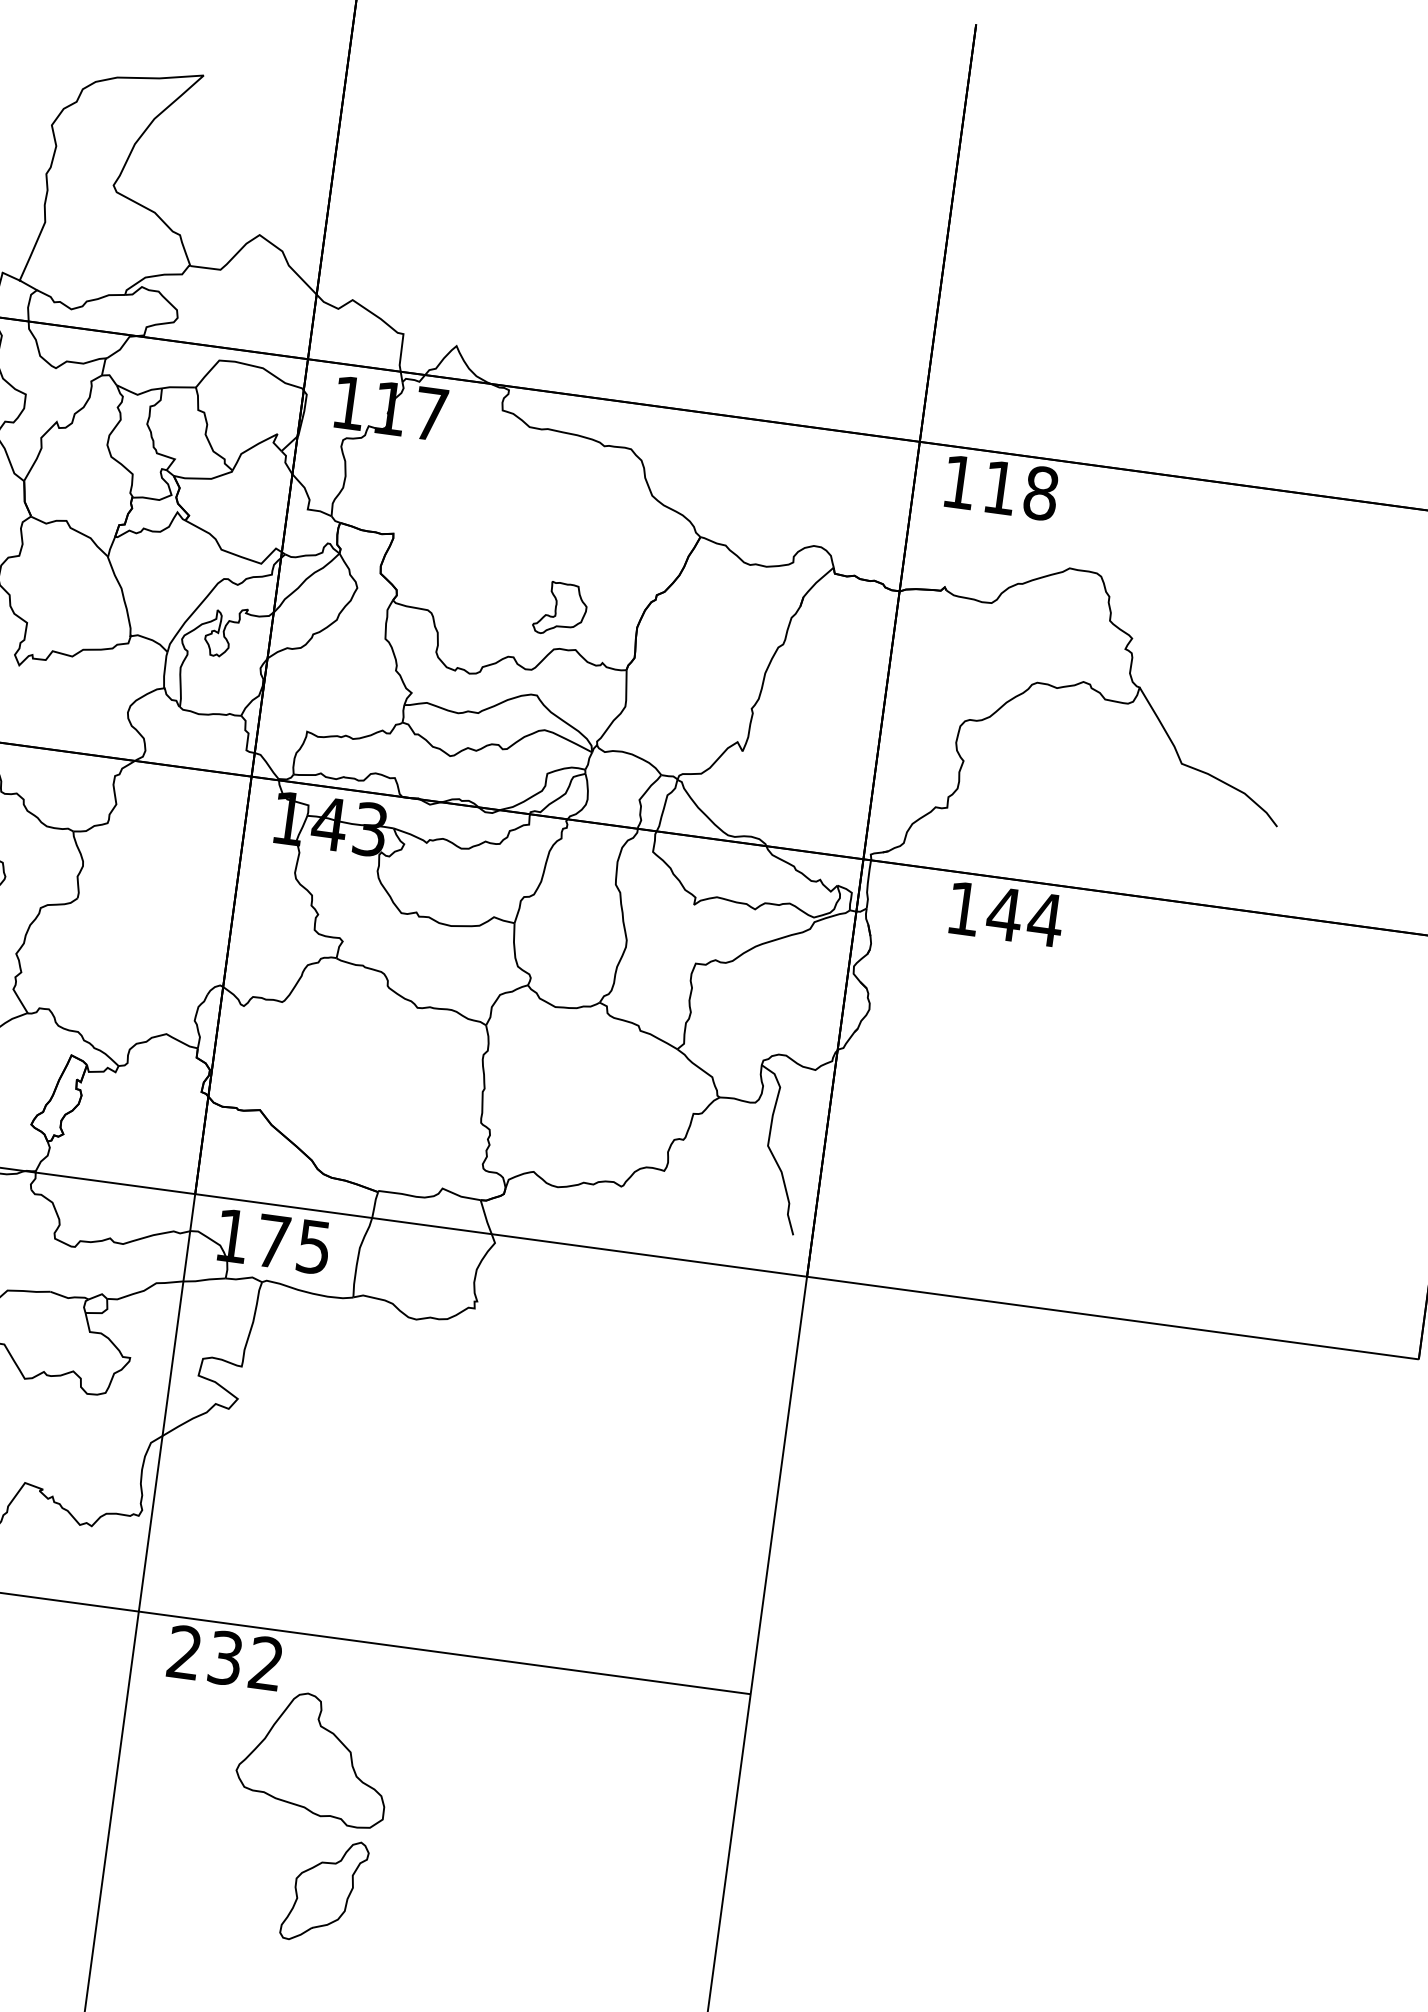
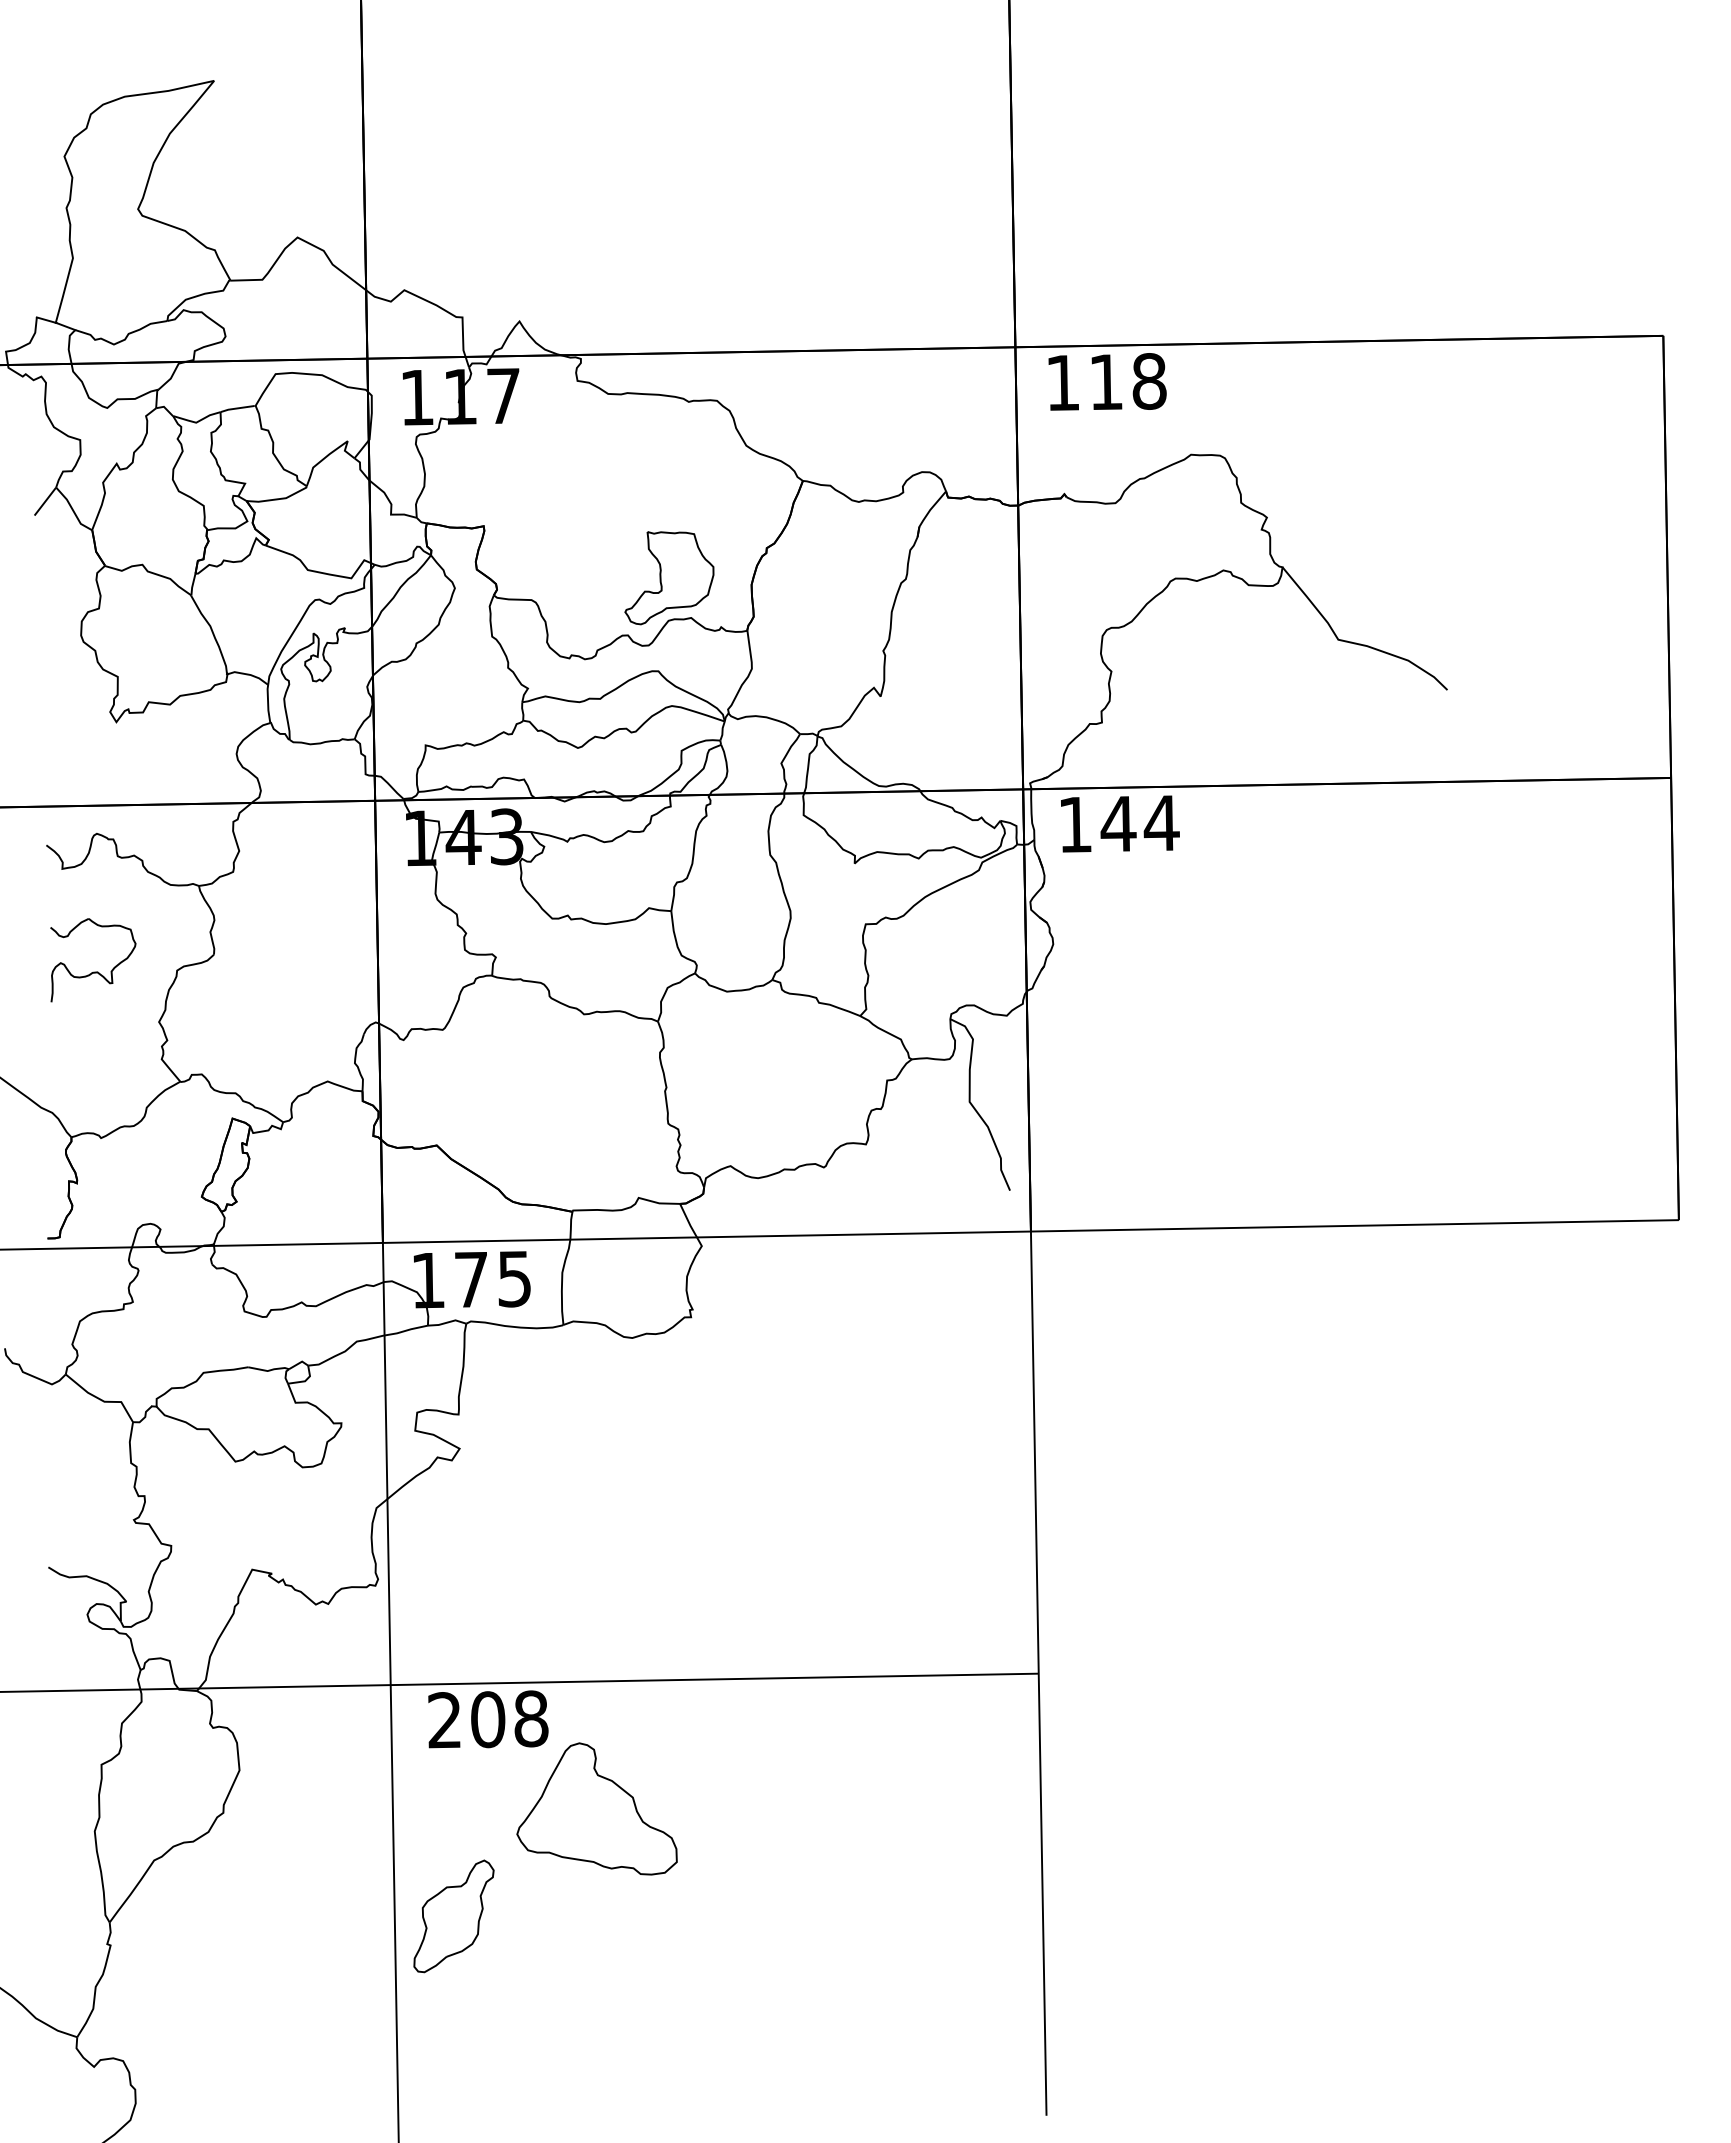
part: (560, 609) -> (669, 578), size x1.67
text: (1006, 914) -> (1120, 823), moved
text: (245, 1661) -> (509, 1719), 232 -> 208
part: (324, 1890) -> (453, 1916), moved

